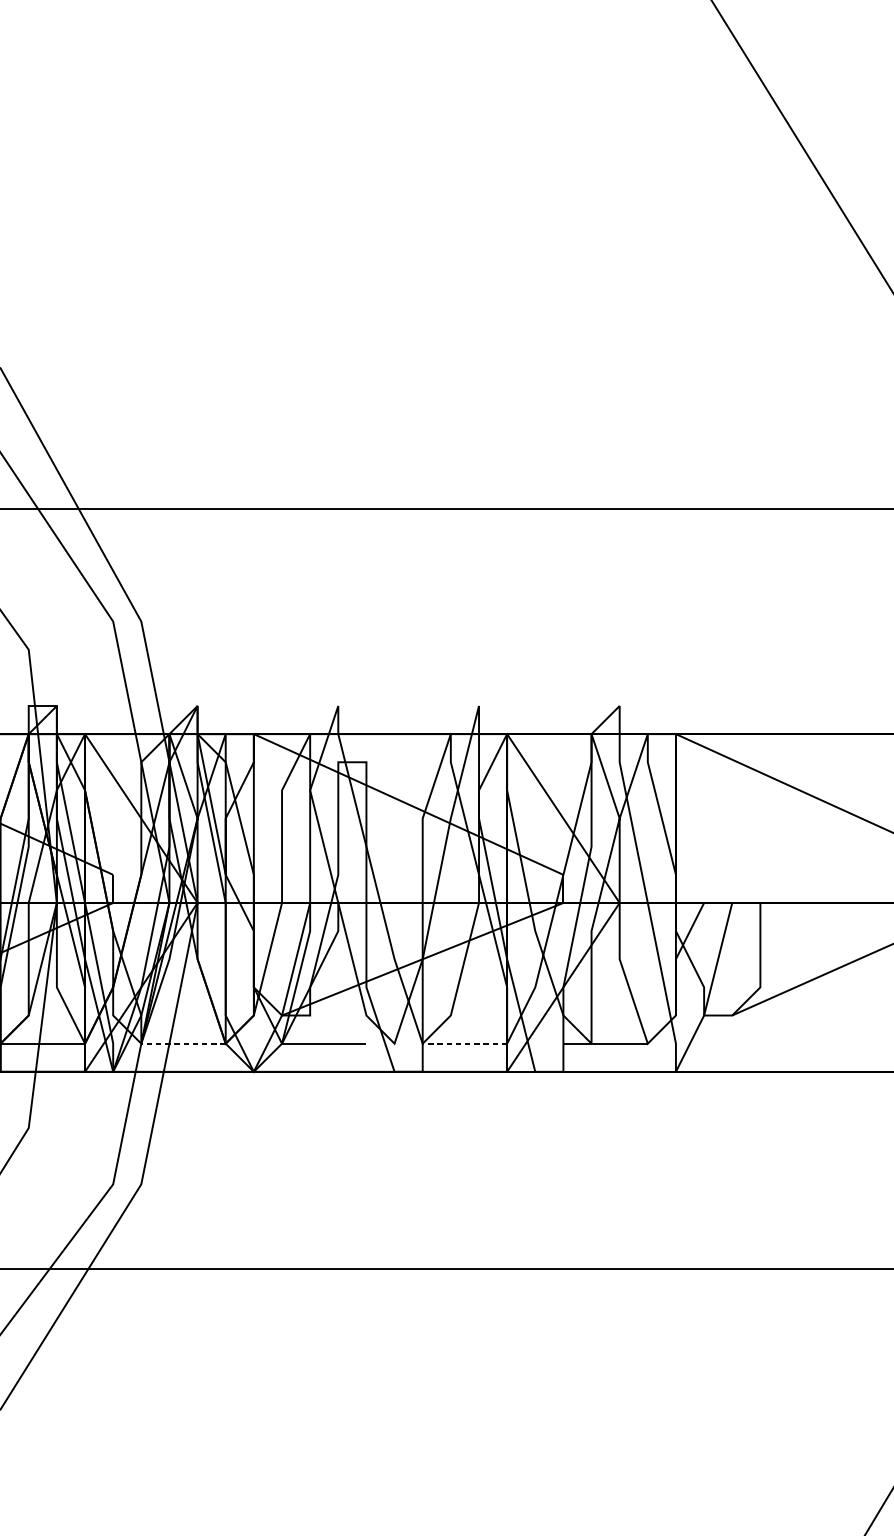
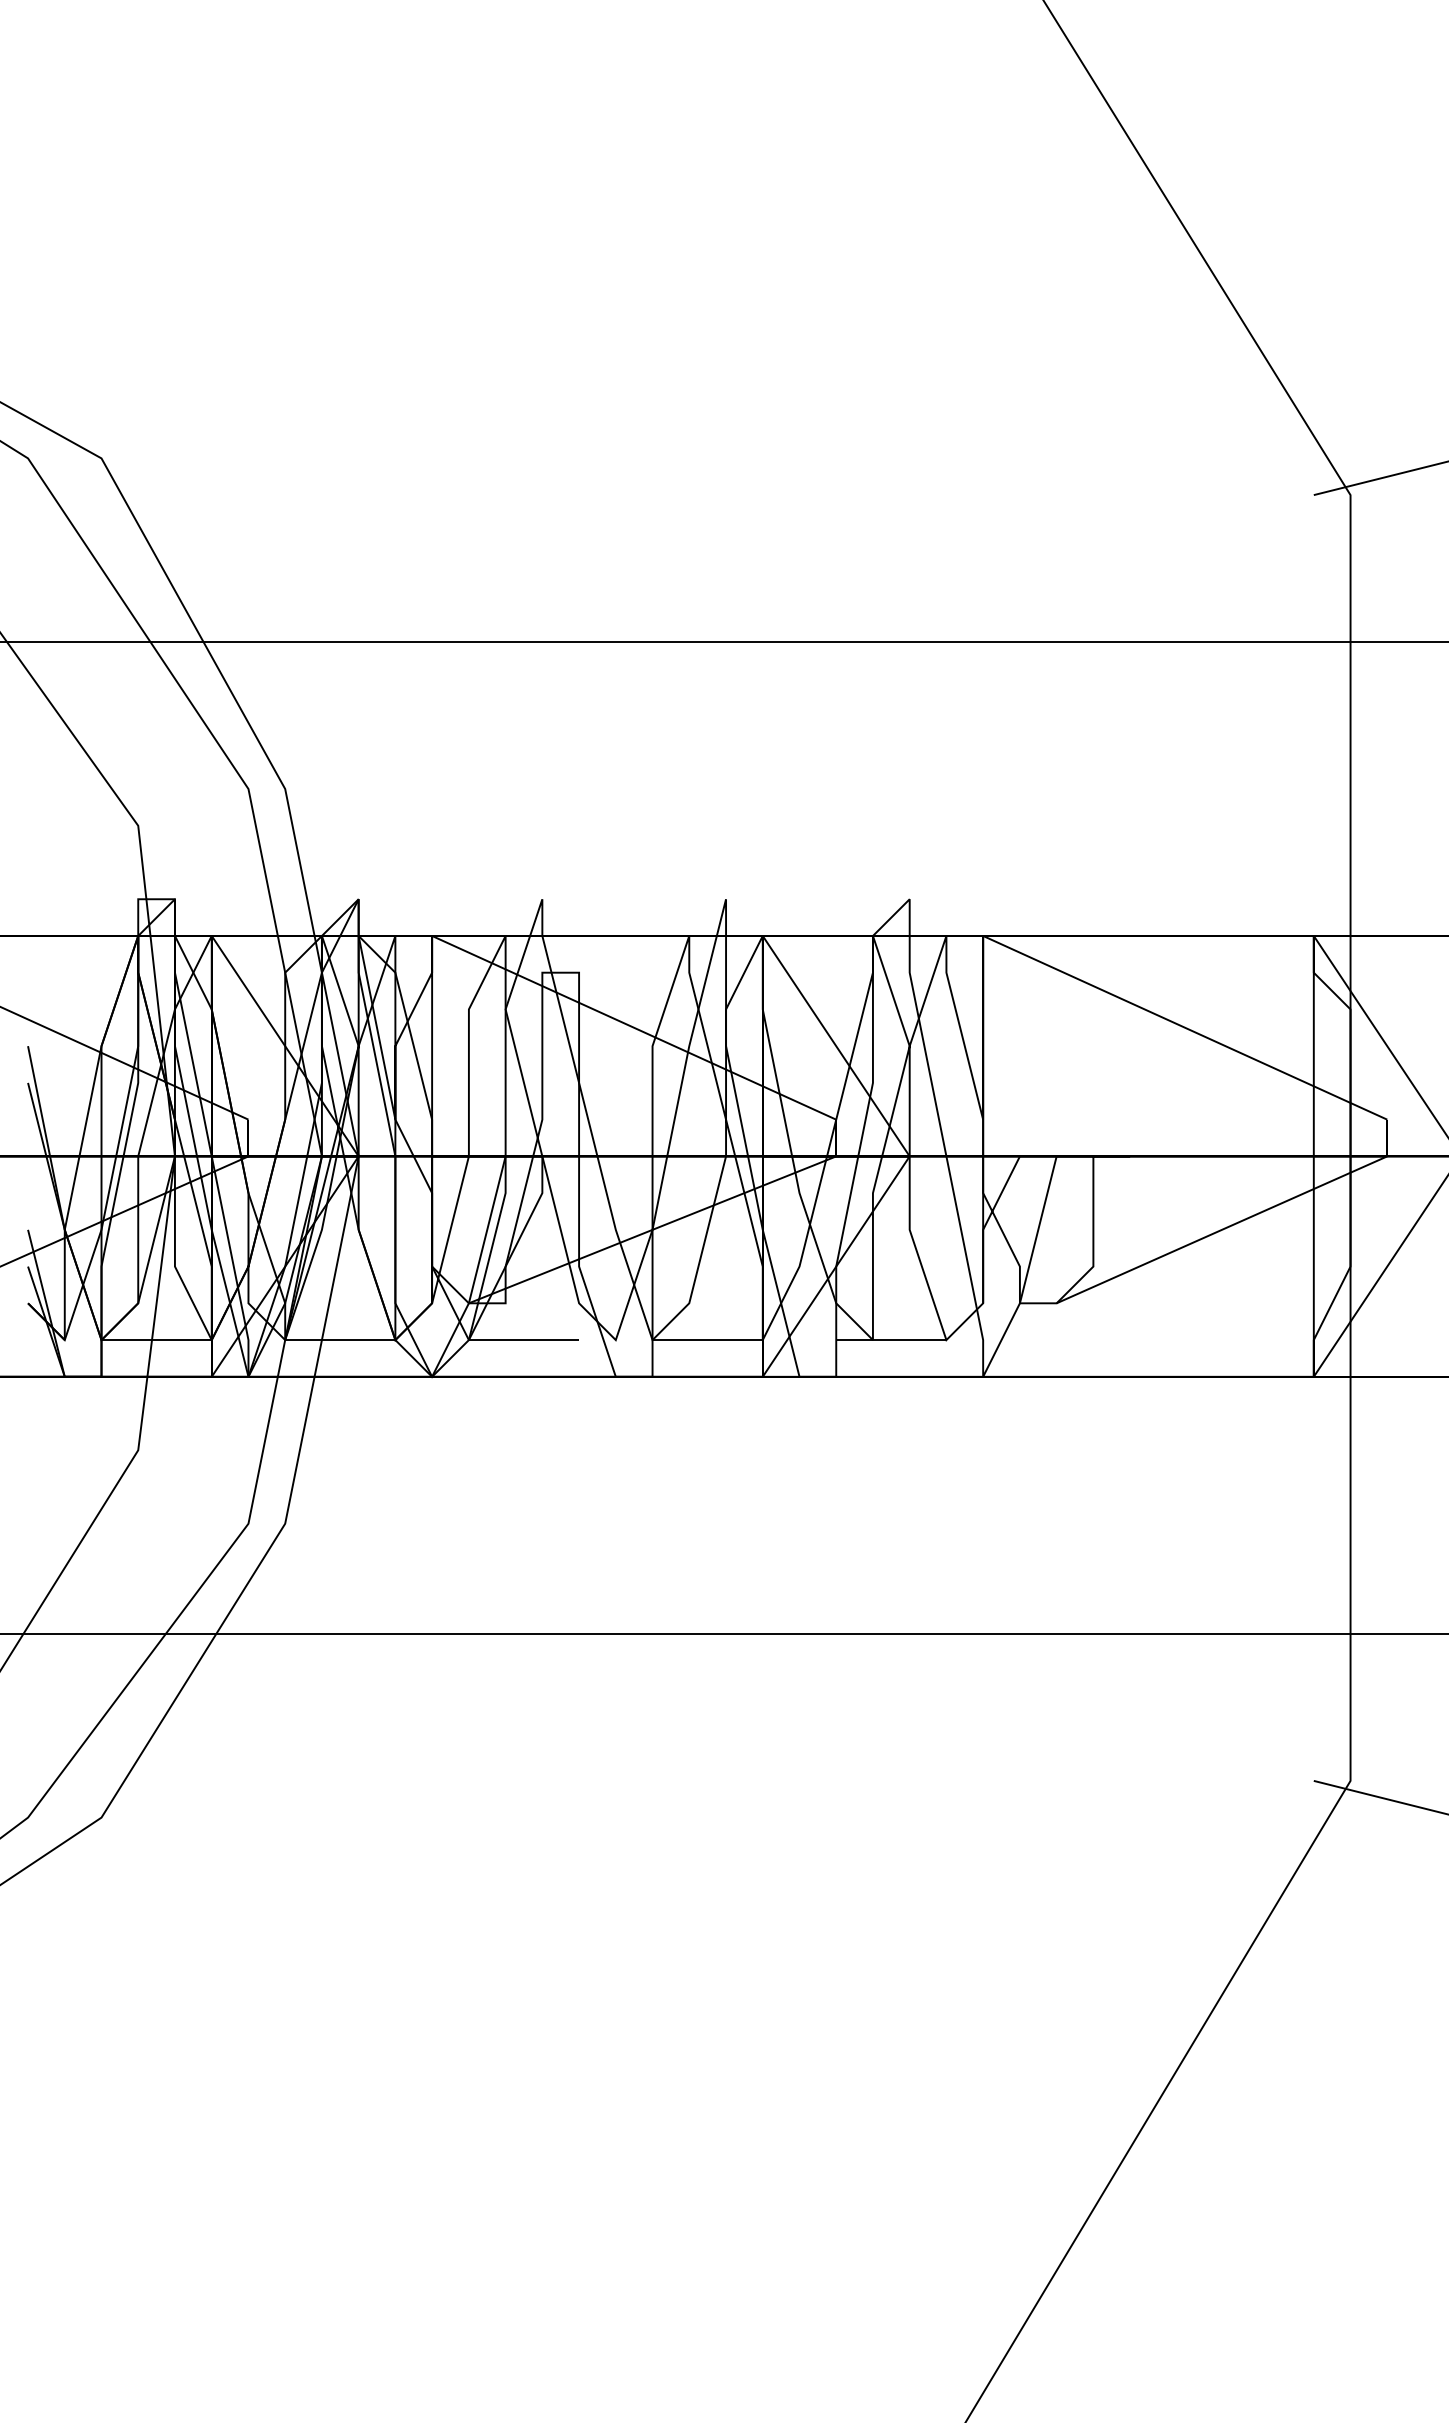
line: (182, 1043) -> (339, 1340), dashed -> solid
line: (464, 1043) -> (707, 1340), dashed -> solid

